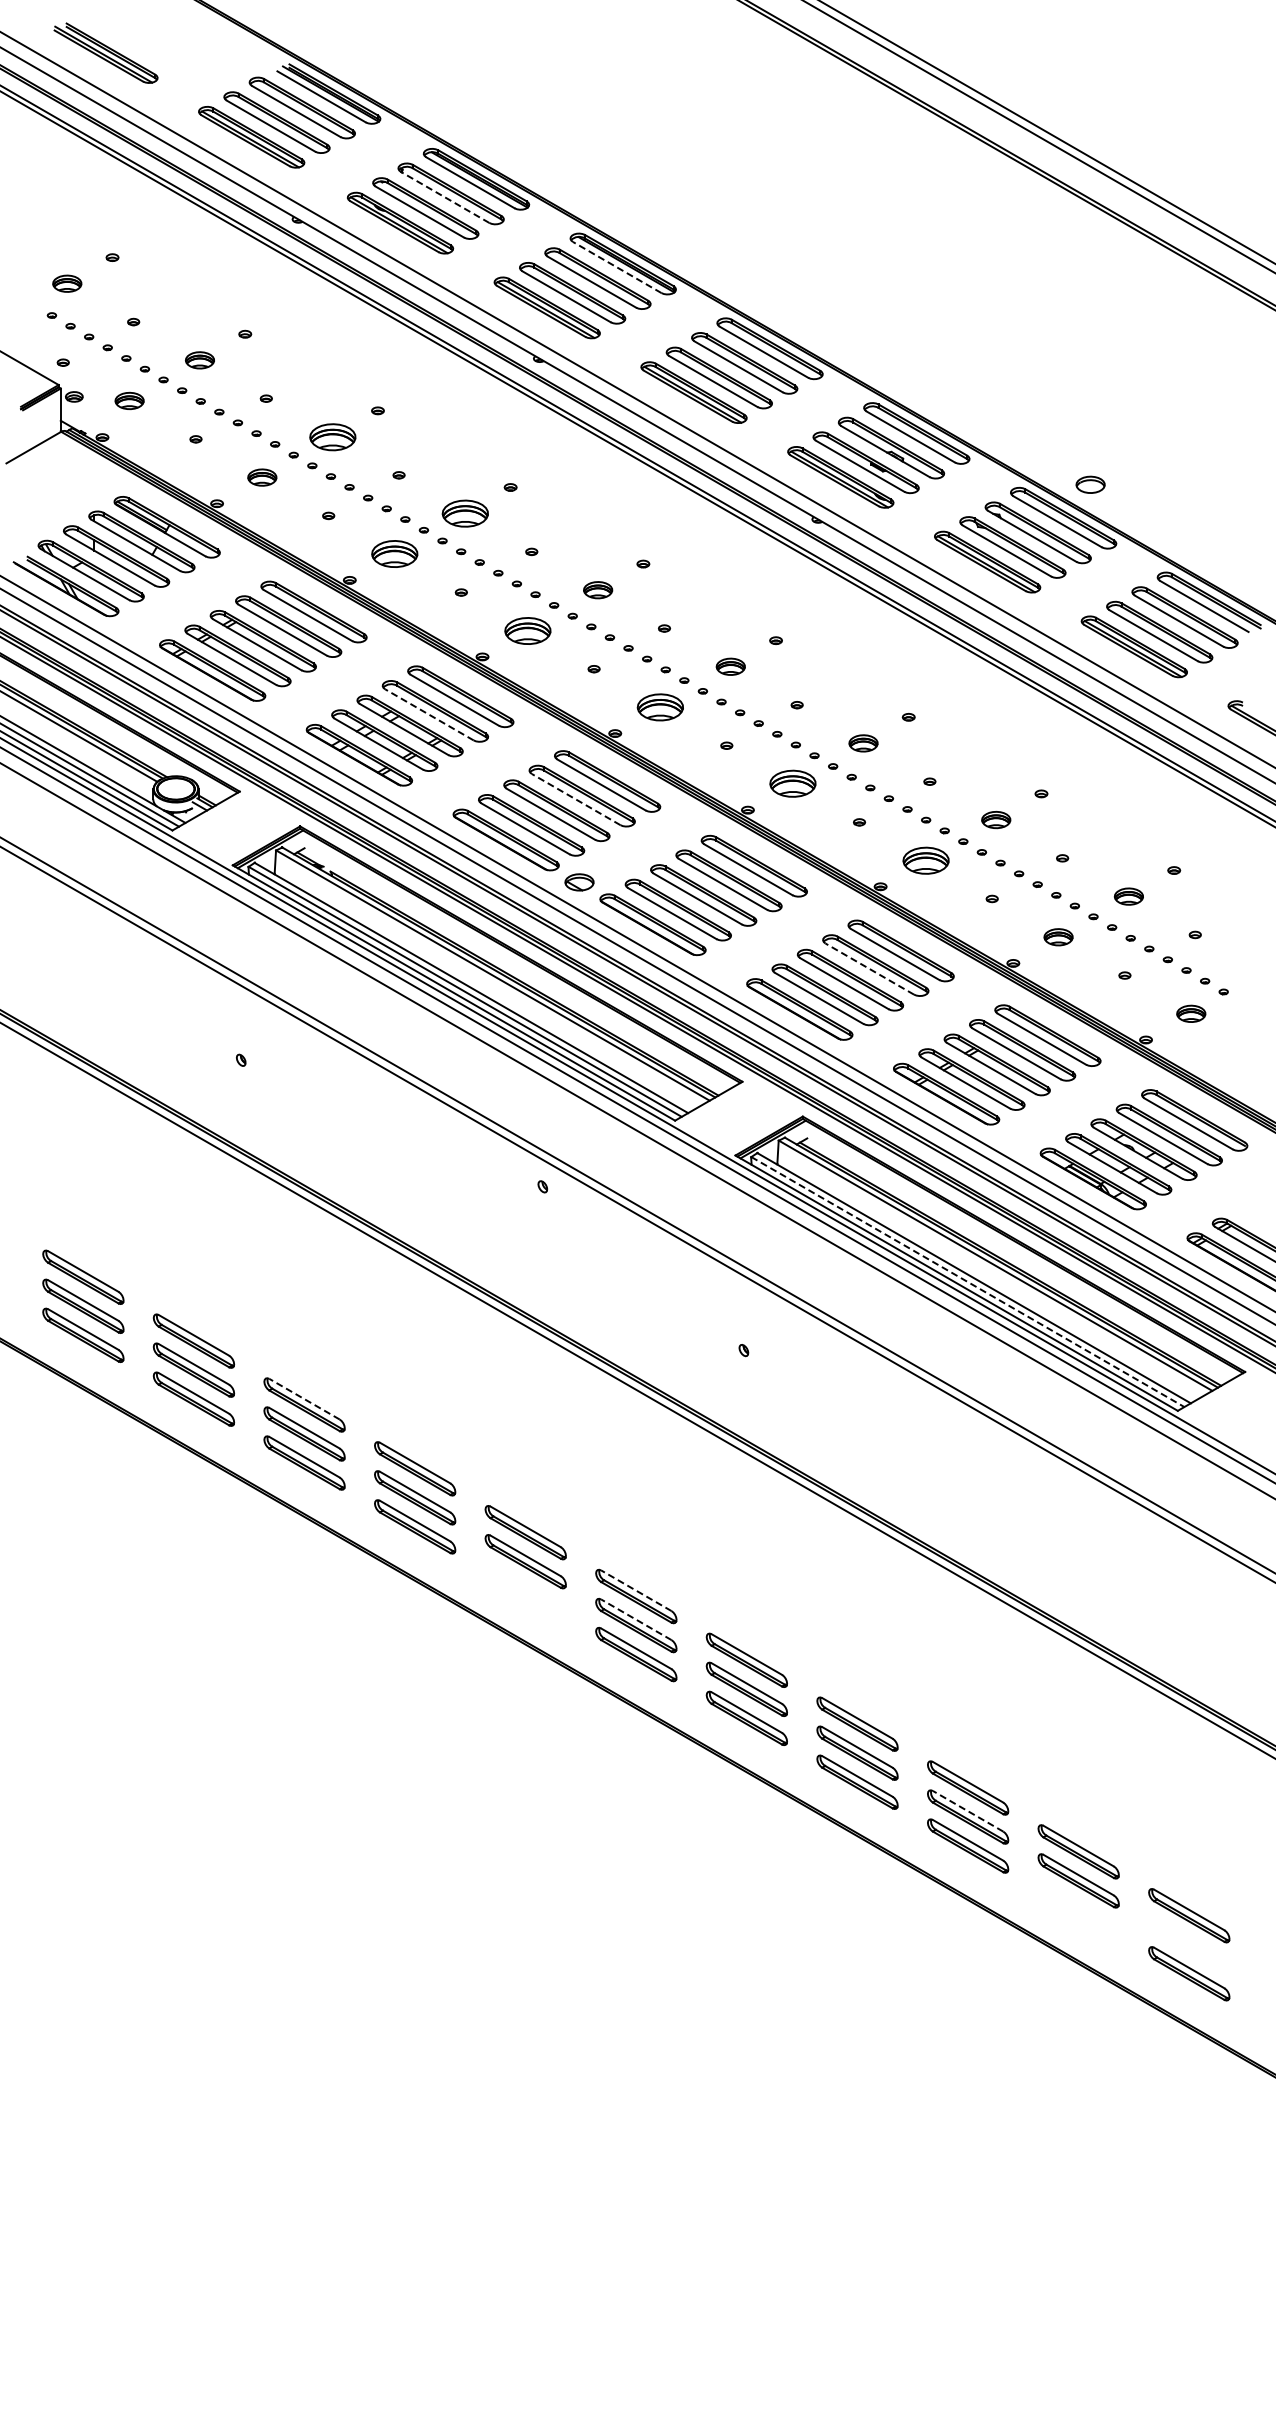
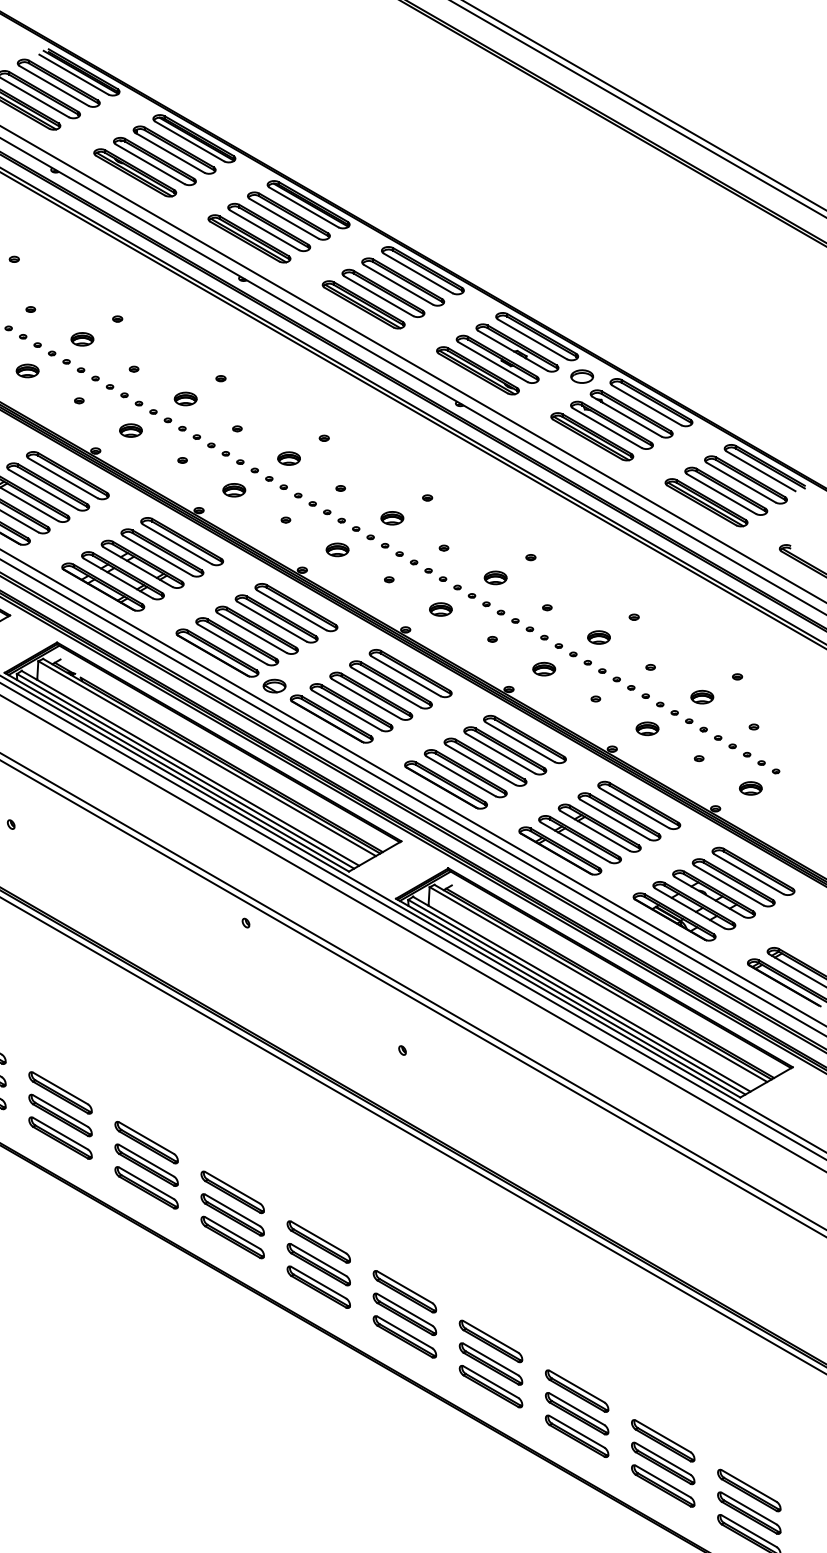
line: (444, 197) -> (169, 152), dashed -> solid
line: (616, 267) -> (303, 207), dashed -> solid
part: (332, 436) -> (82, 338), size x0.62
part: (1090, 484) -> (582, 376), moved
part: (465, 513) -> (185, 398), size x0.62
part: (395, 554) -> (131, 430), size x0.62
part: (527, 630) -> (234, 490), size x0.62
part: (660, 707) -> (337, 549), size x0.62
line: (429, 714) -> (157, 555), dashed -> solid
part: (793, 784) -> (441, 609), size x0.62
line: (575, 799) -> (271, 621), dashed -> solid
part: (925, 860) -> (543, 669), size x0.62
line: (869, 968) -> (500, 753), dashed -> solid
line: (968, 1282) -> (577, 997), dashed -> solid
line: (304, 1399) -> (60, 1088), dashed -> solid
part: (525, 1590) -> (232, 1237), added
line: (636, 1590) -> (318, 1237), dashed -> solid
line: (636, 1619) -> (318, 1259), dashed -> solid
line: (968, 1811) -> (577, 1409), dashed -> solid
part: (1078, 1909) -> (663, 1485), added
part: (1189, 1944) -> (749, 1512), added

